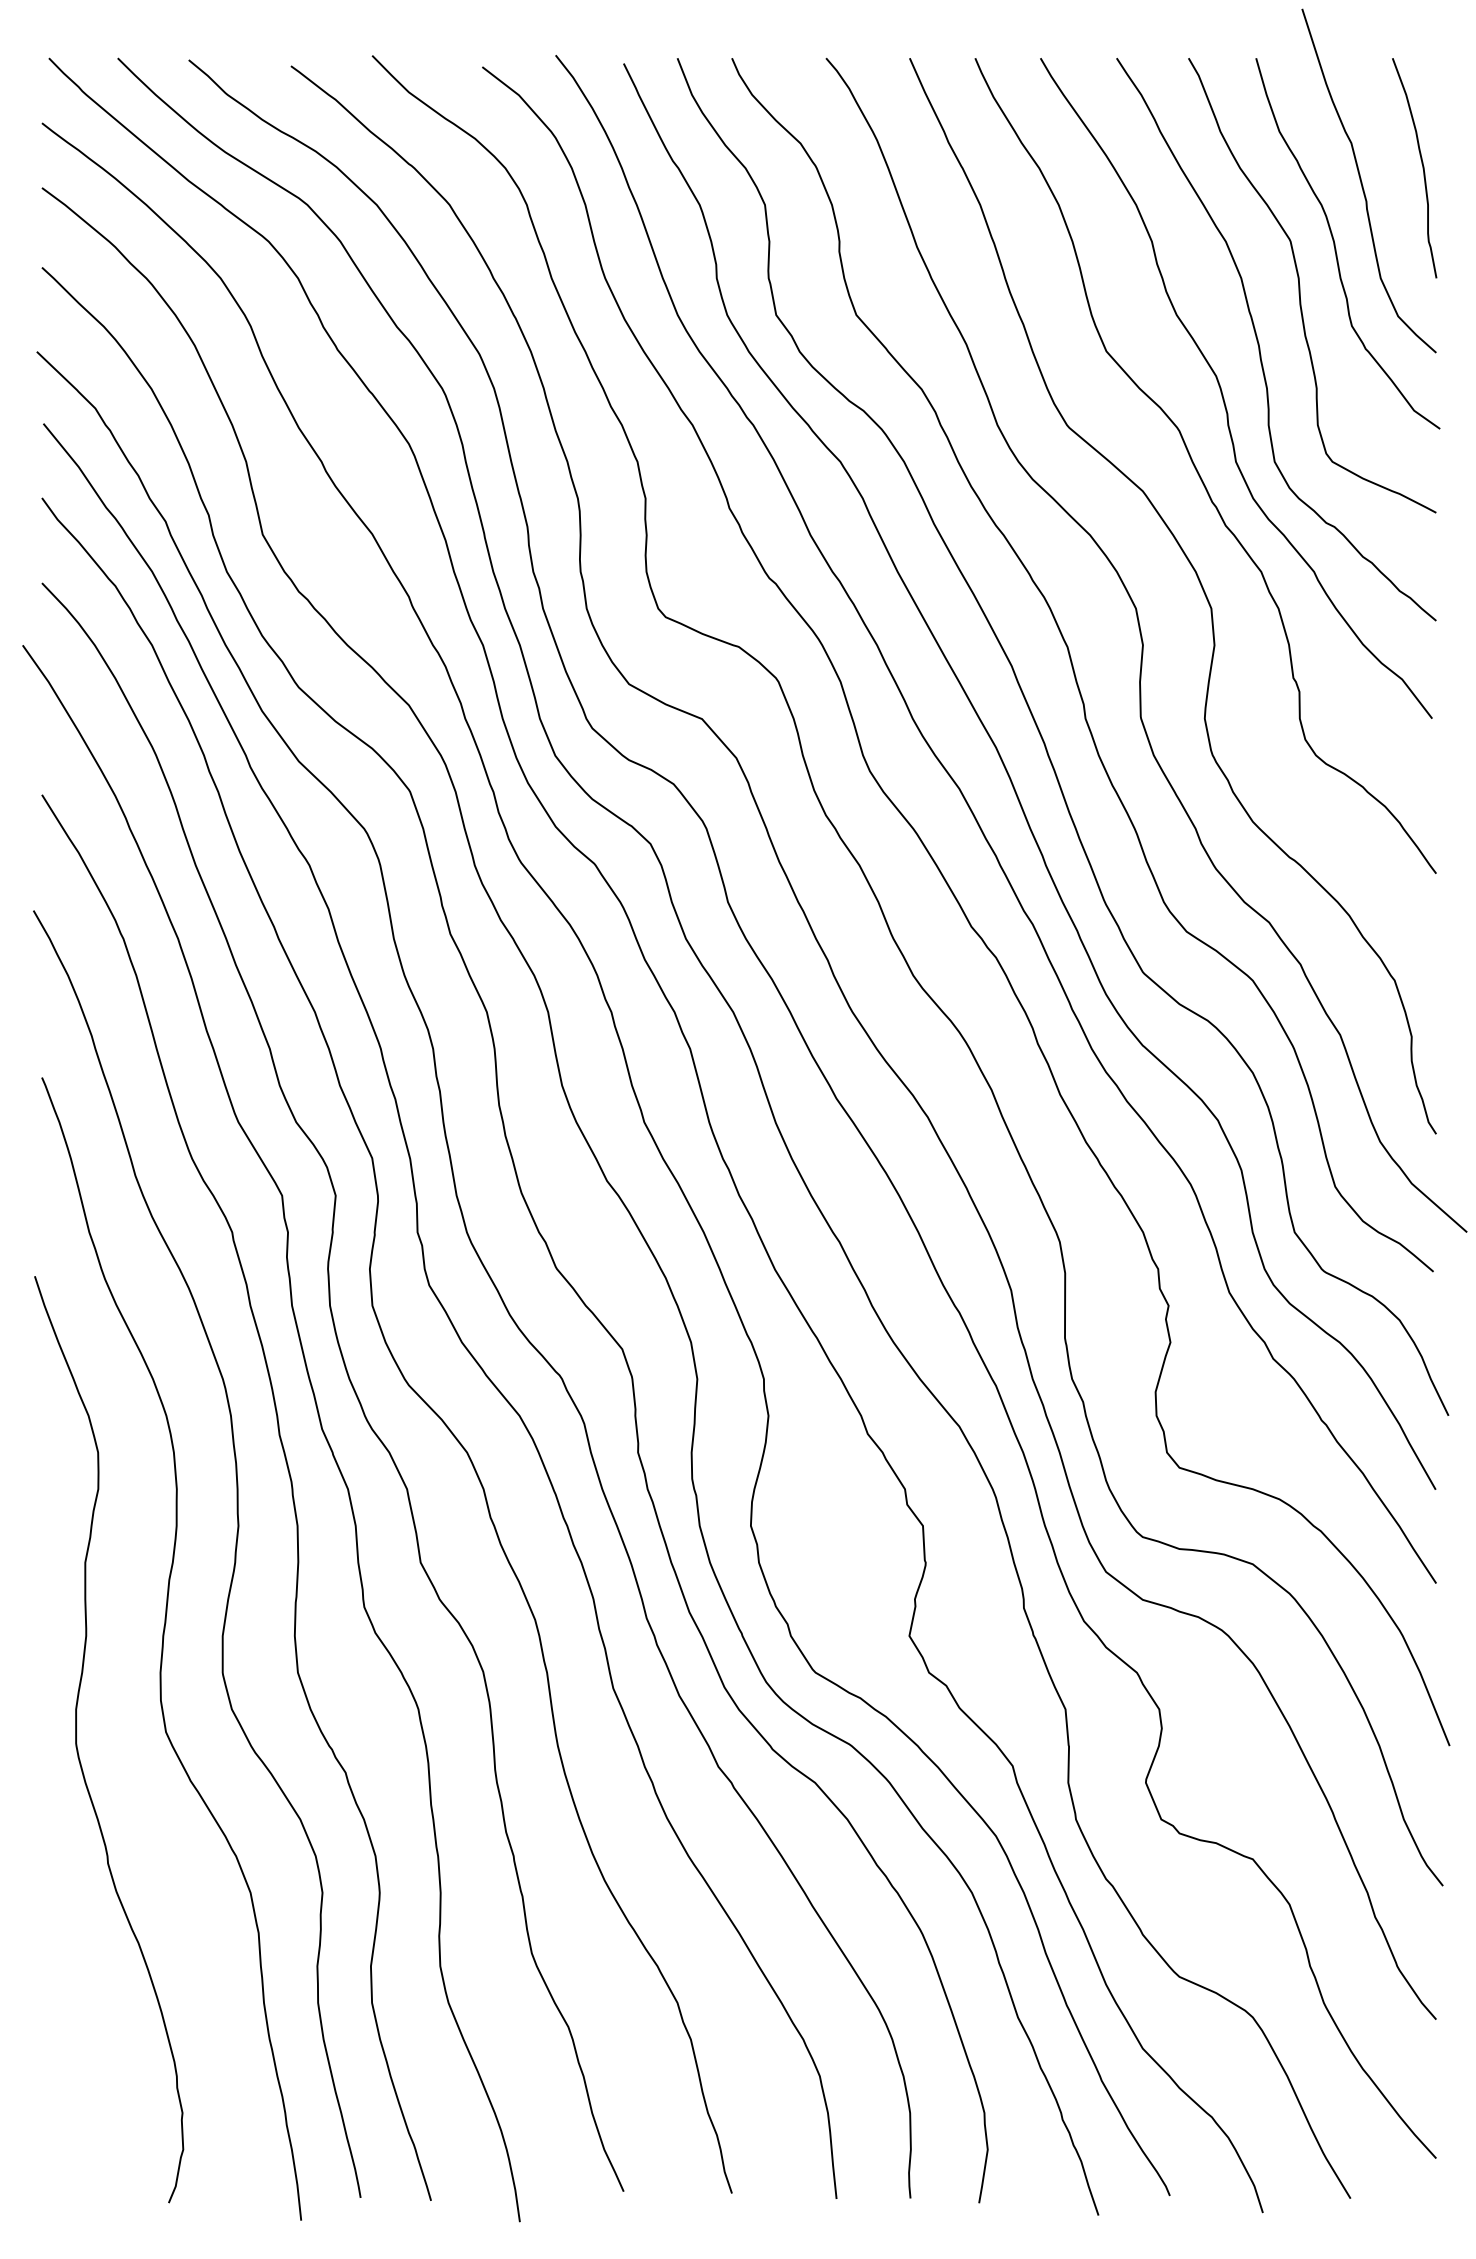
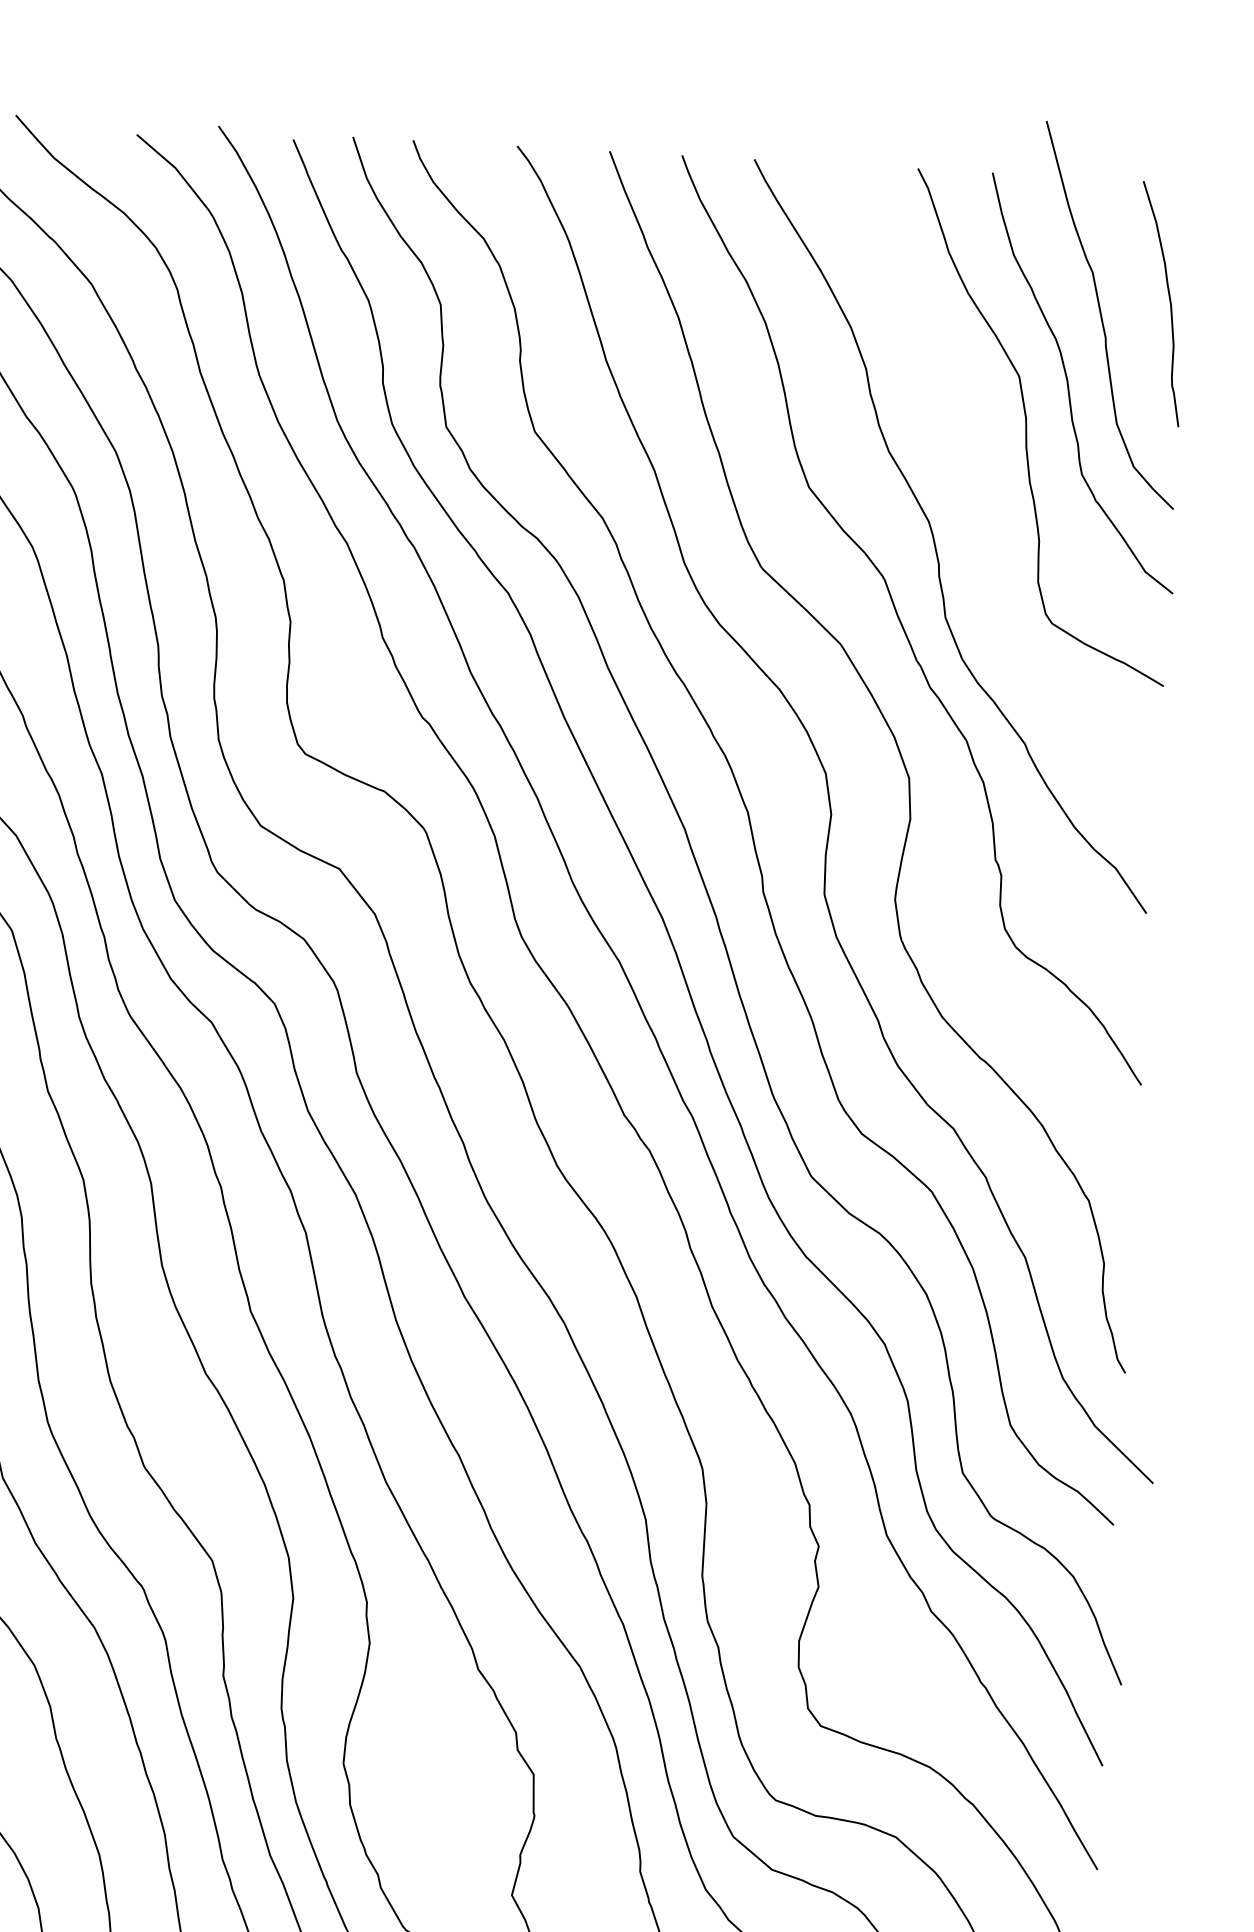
curve: (1259, 343) -> (978, 488), removed

